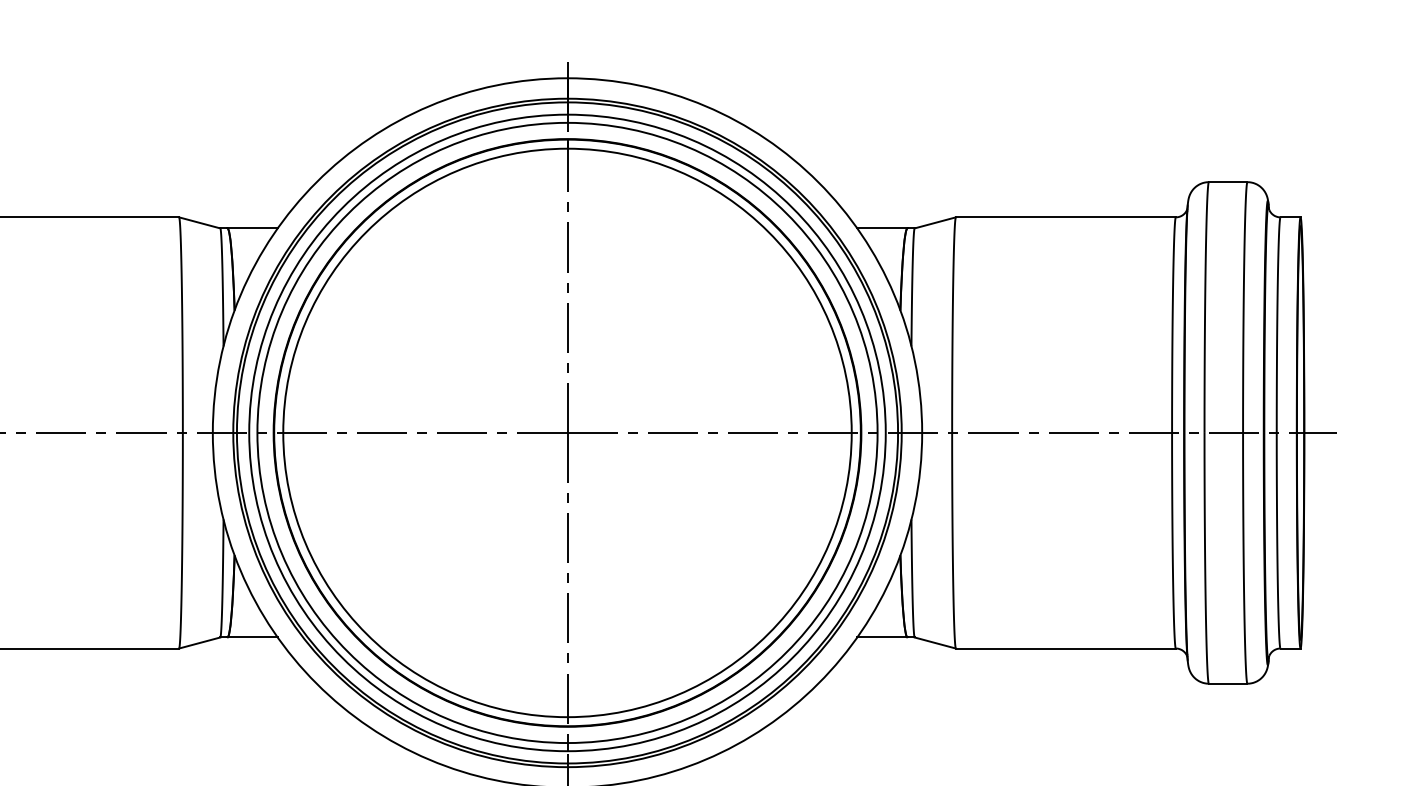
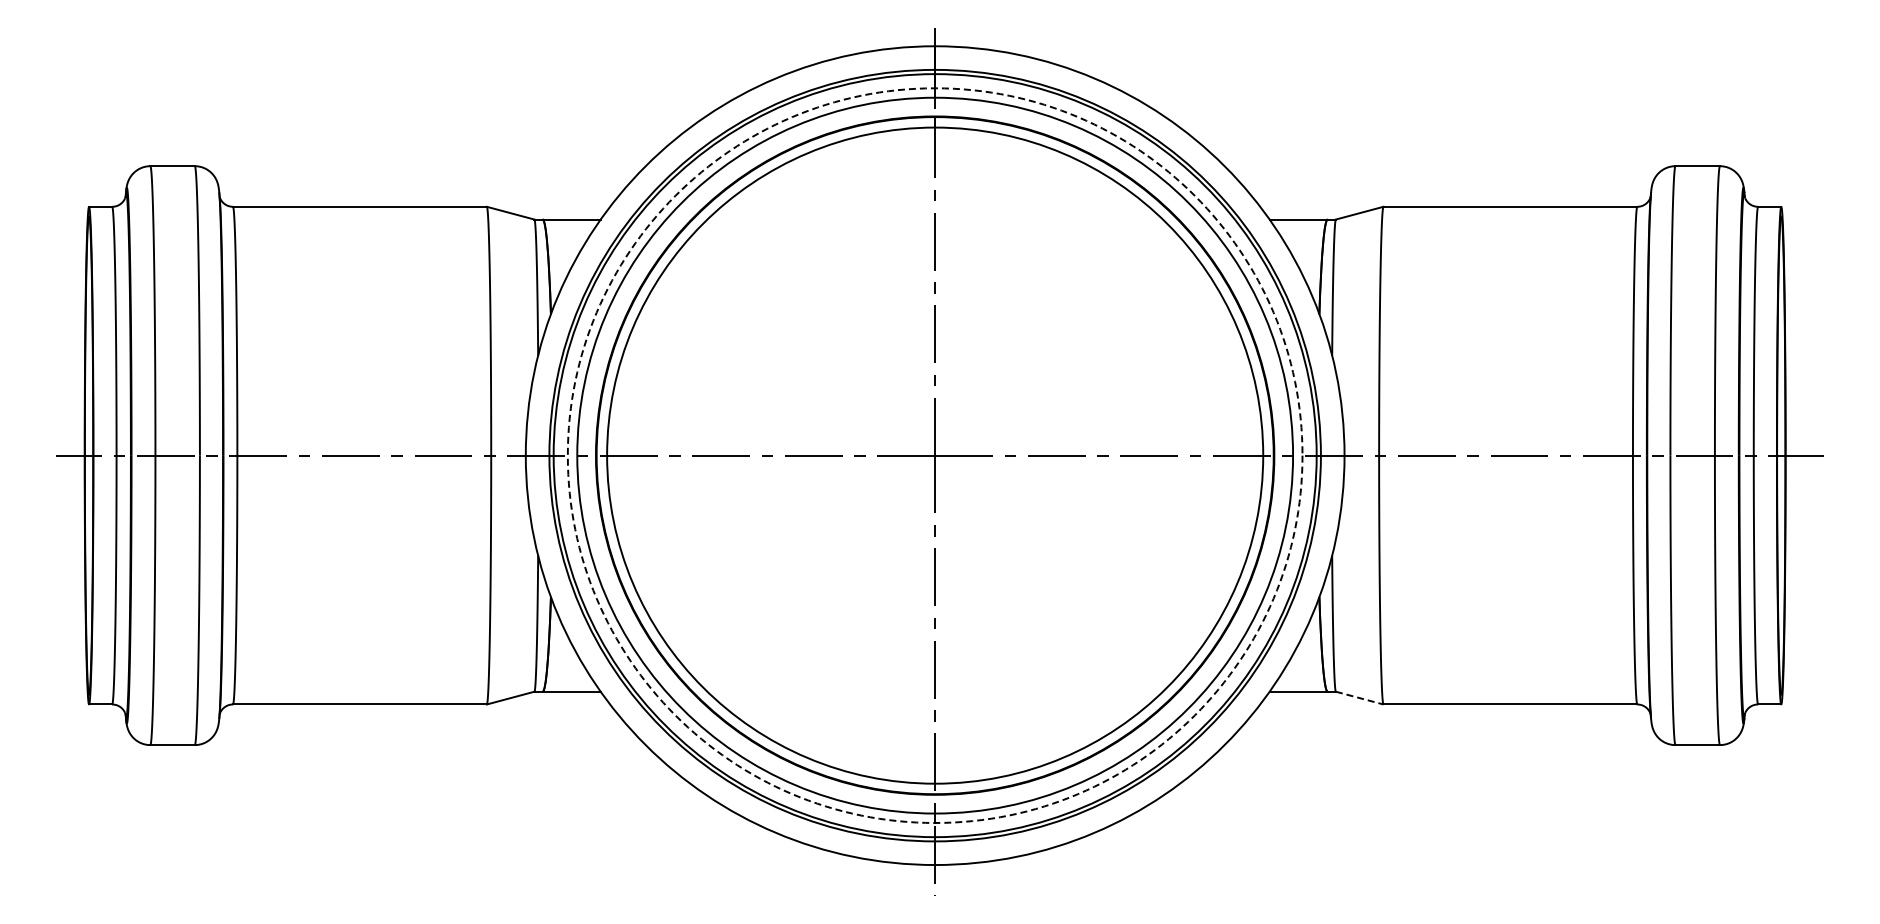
circle: (566, 432) -> (934, 455), solid -> dashed
line: (935, 643) -> (1359, 698), solid -> dashed

